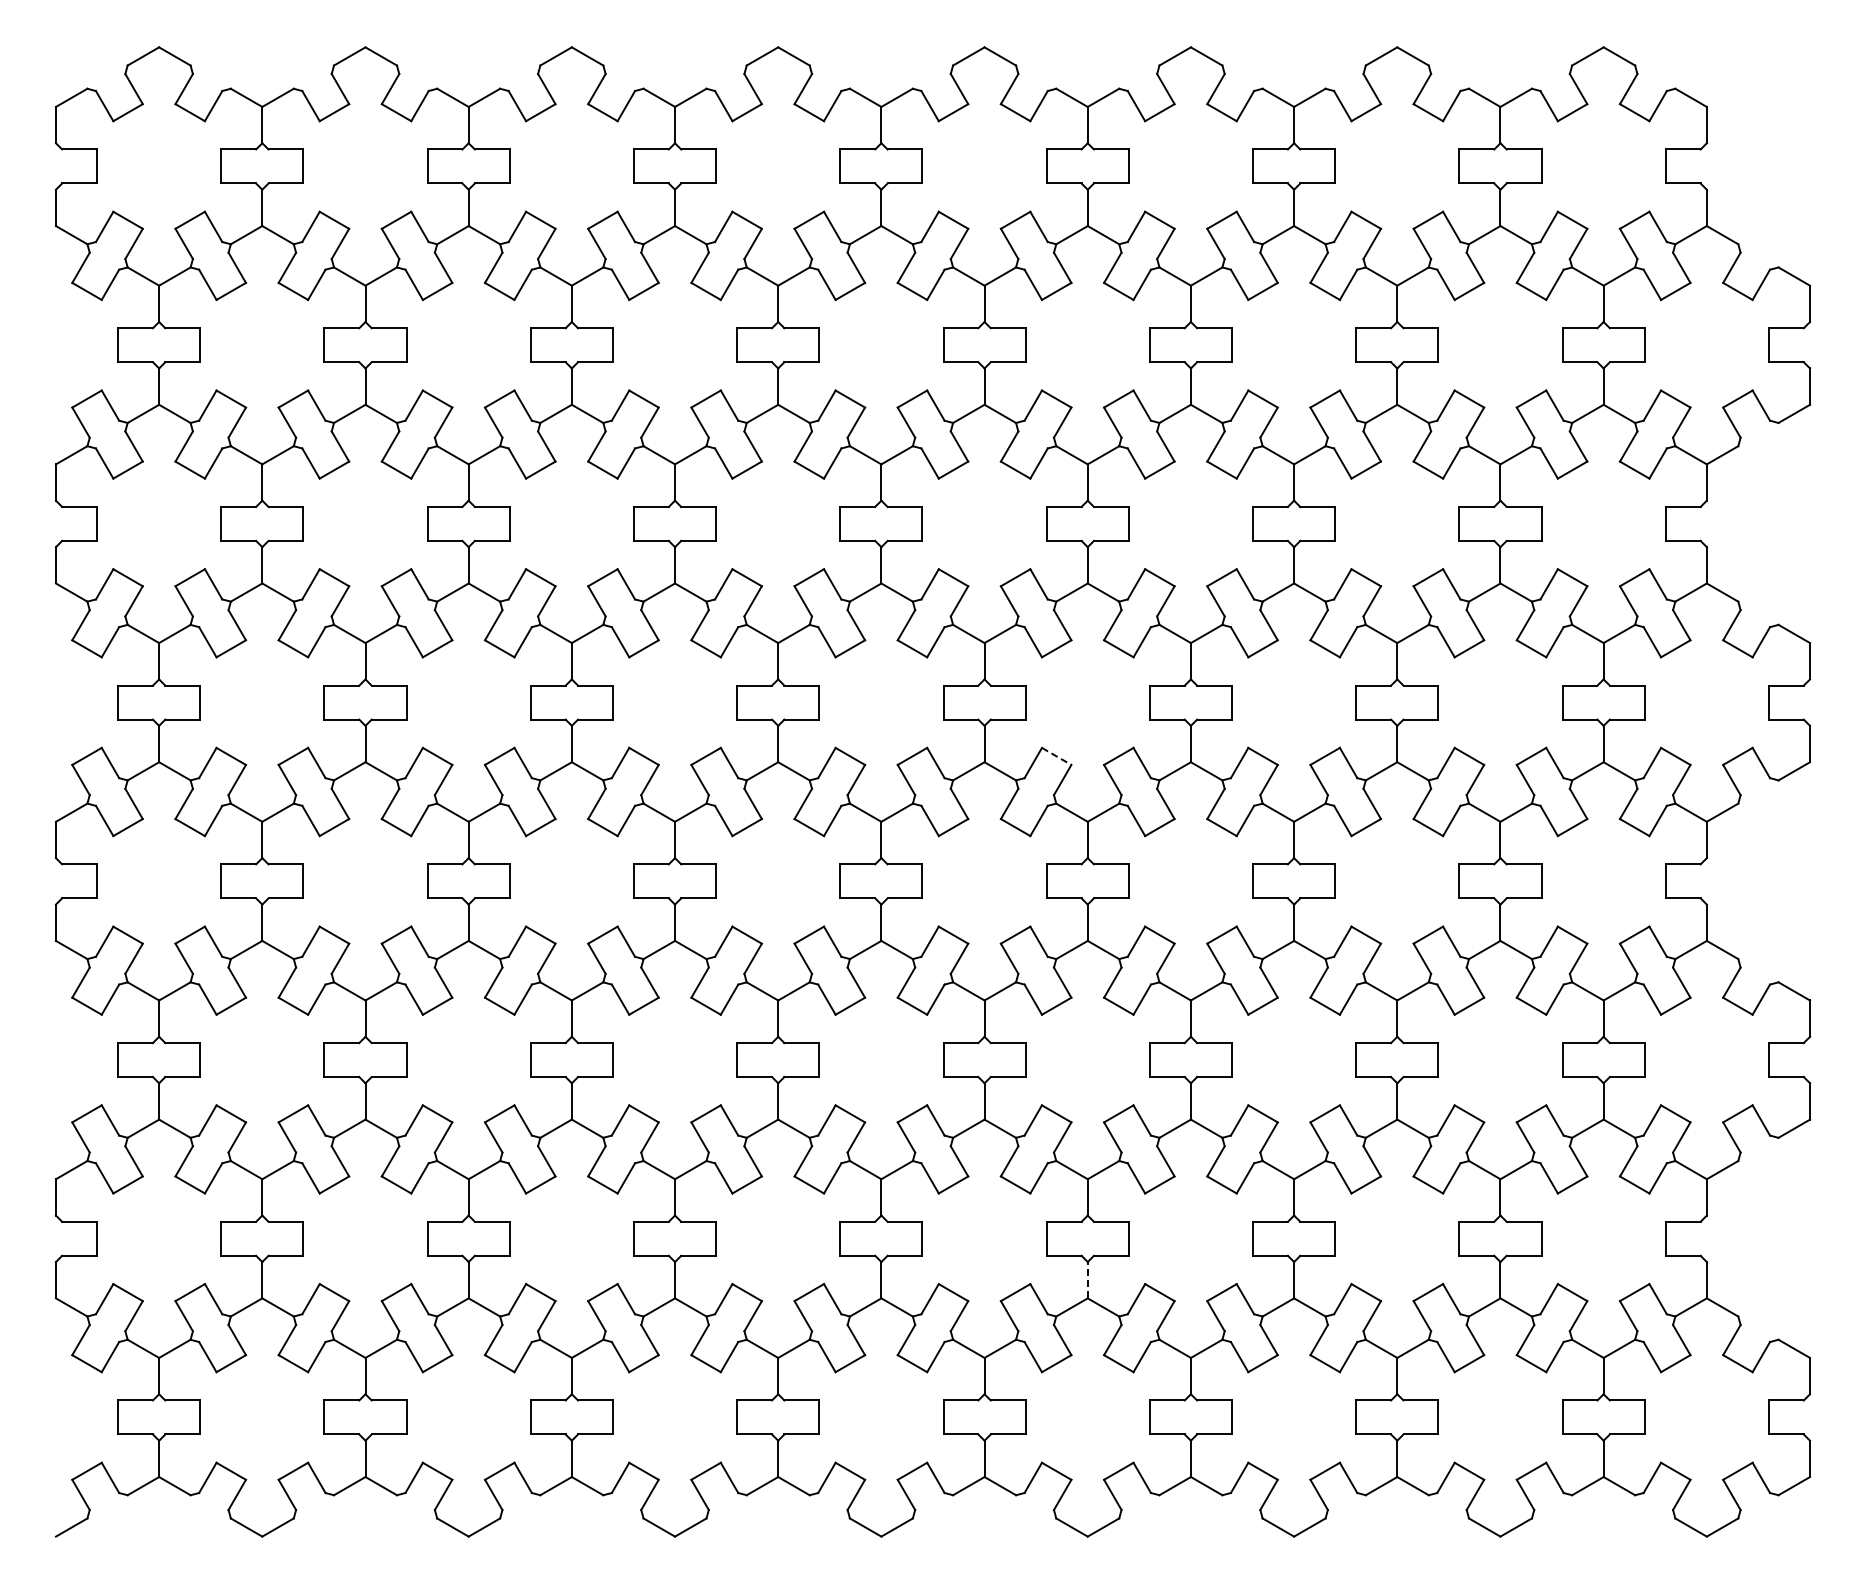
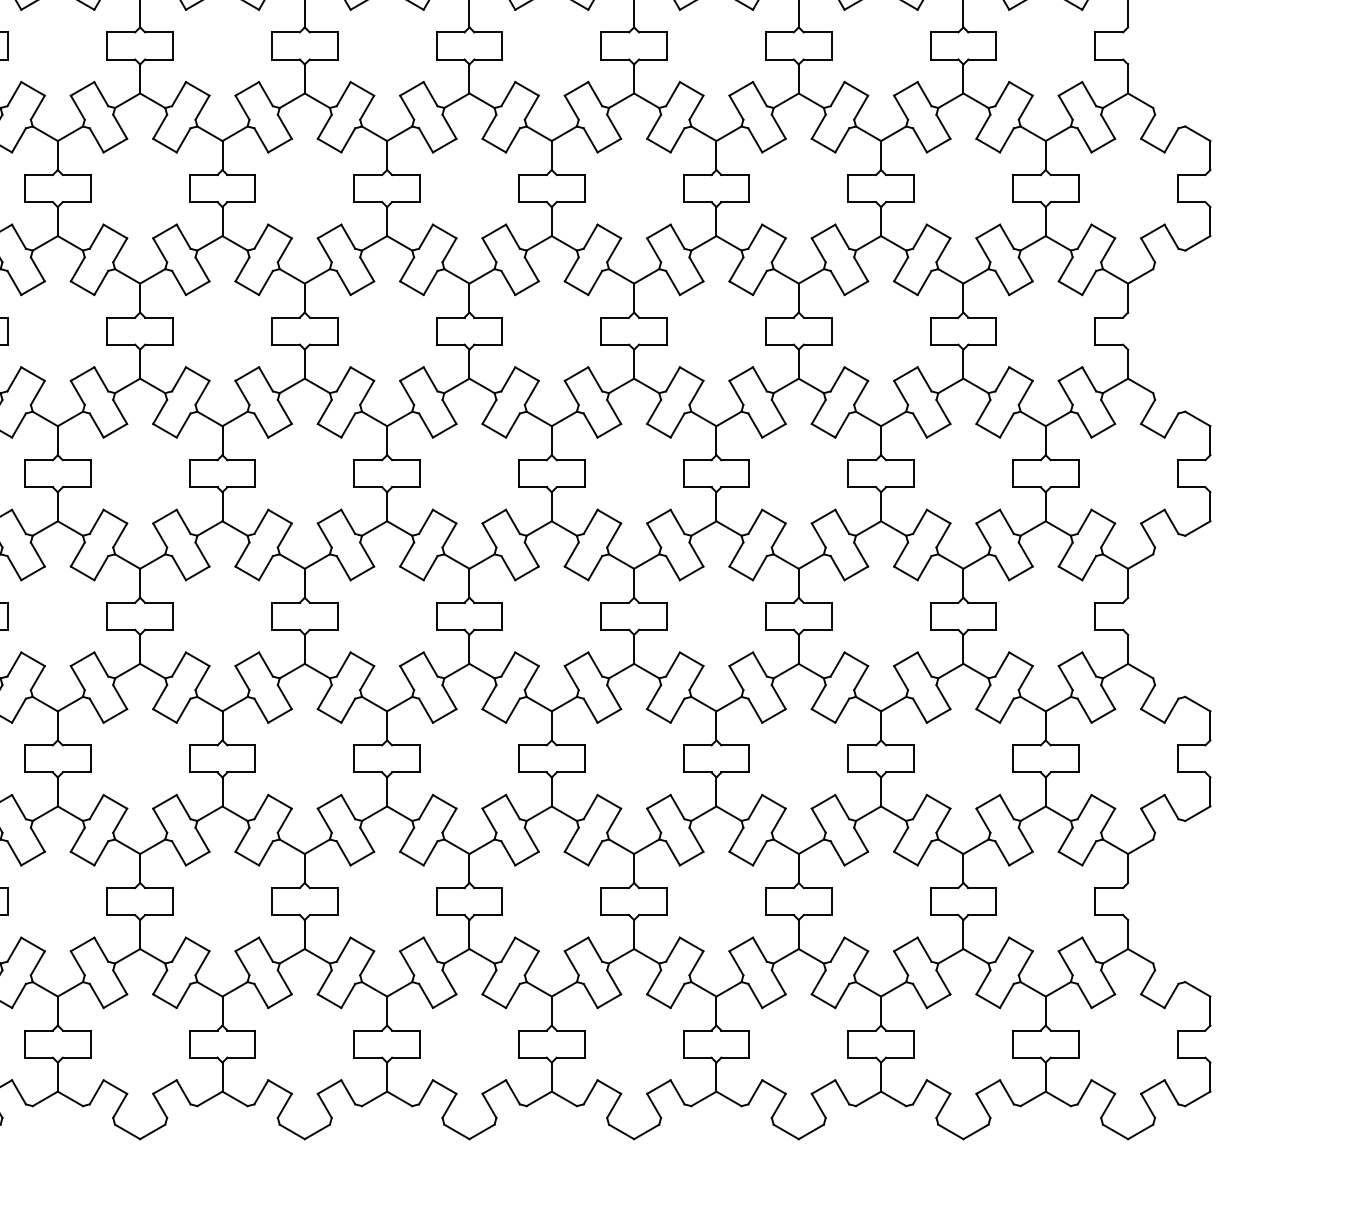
line: (1056, 756) -> (609, 516), dashed -> solid
line: (1087, 1279) -> (633, 934), dashed -> solid

